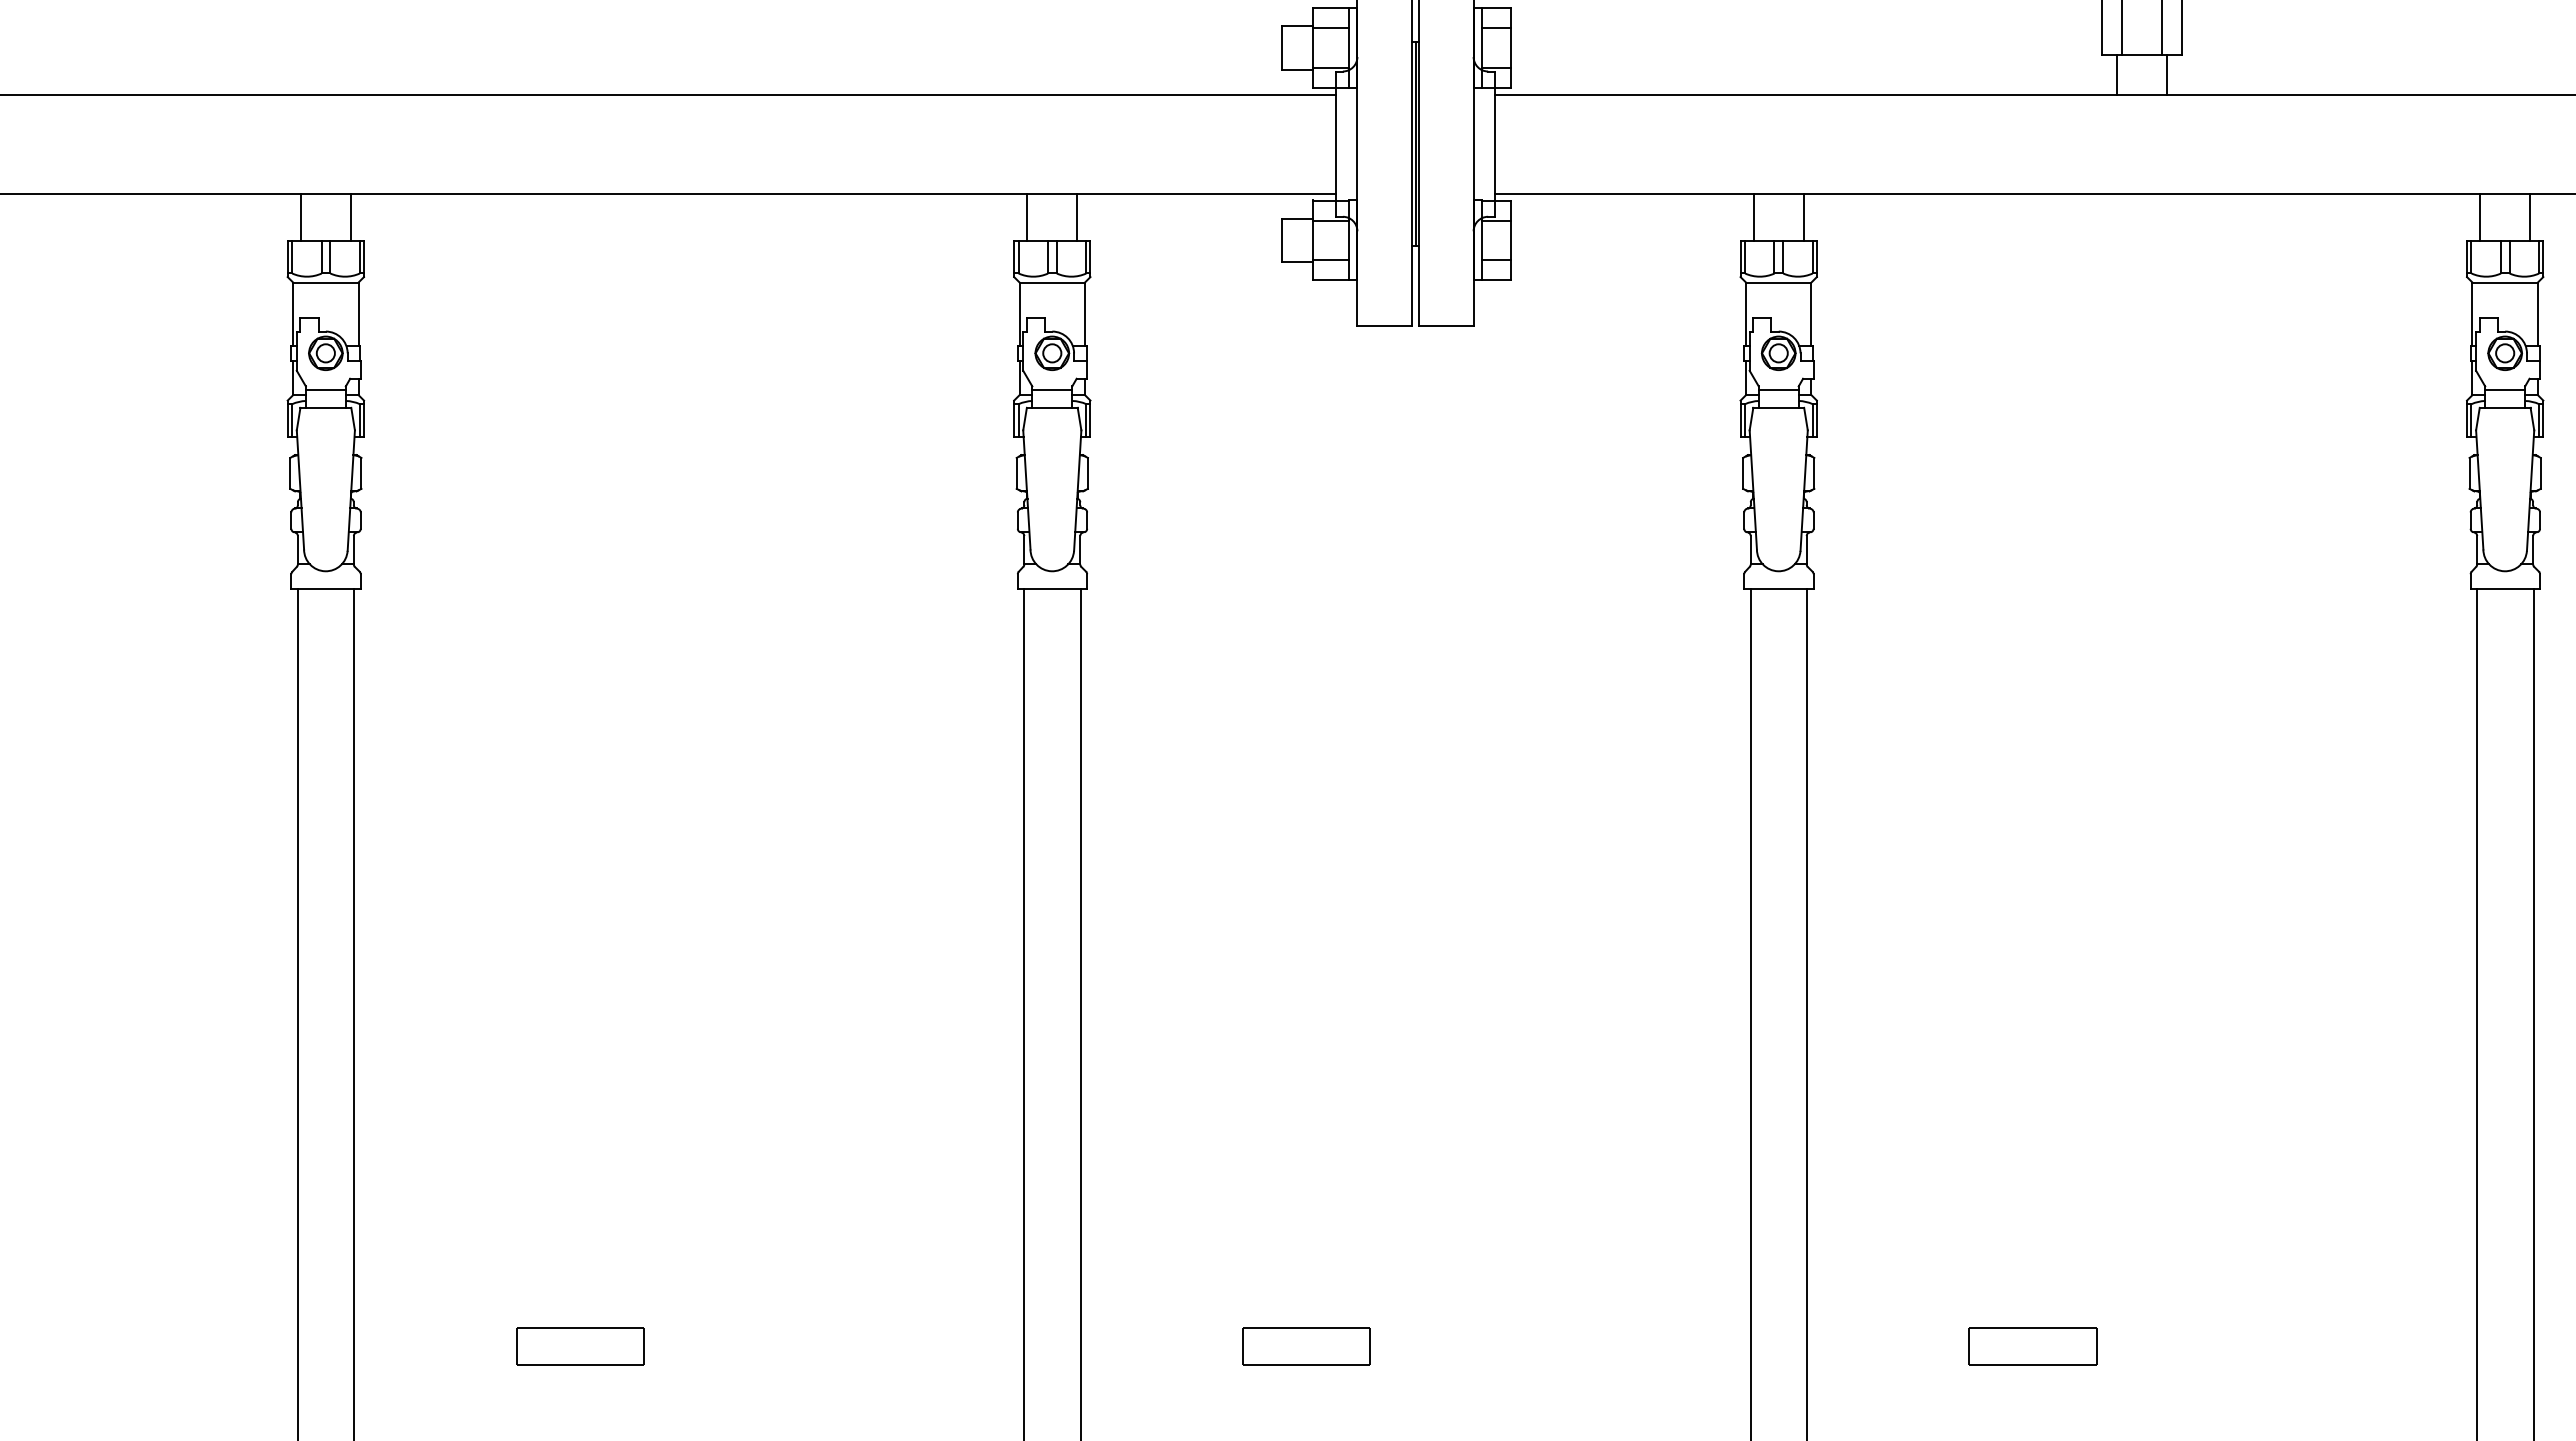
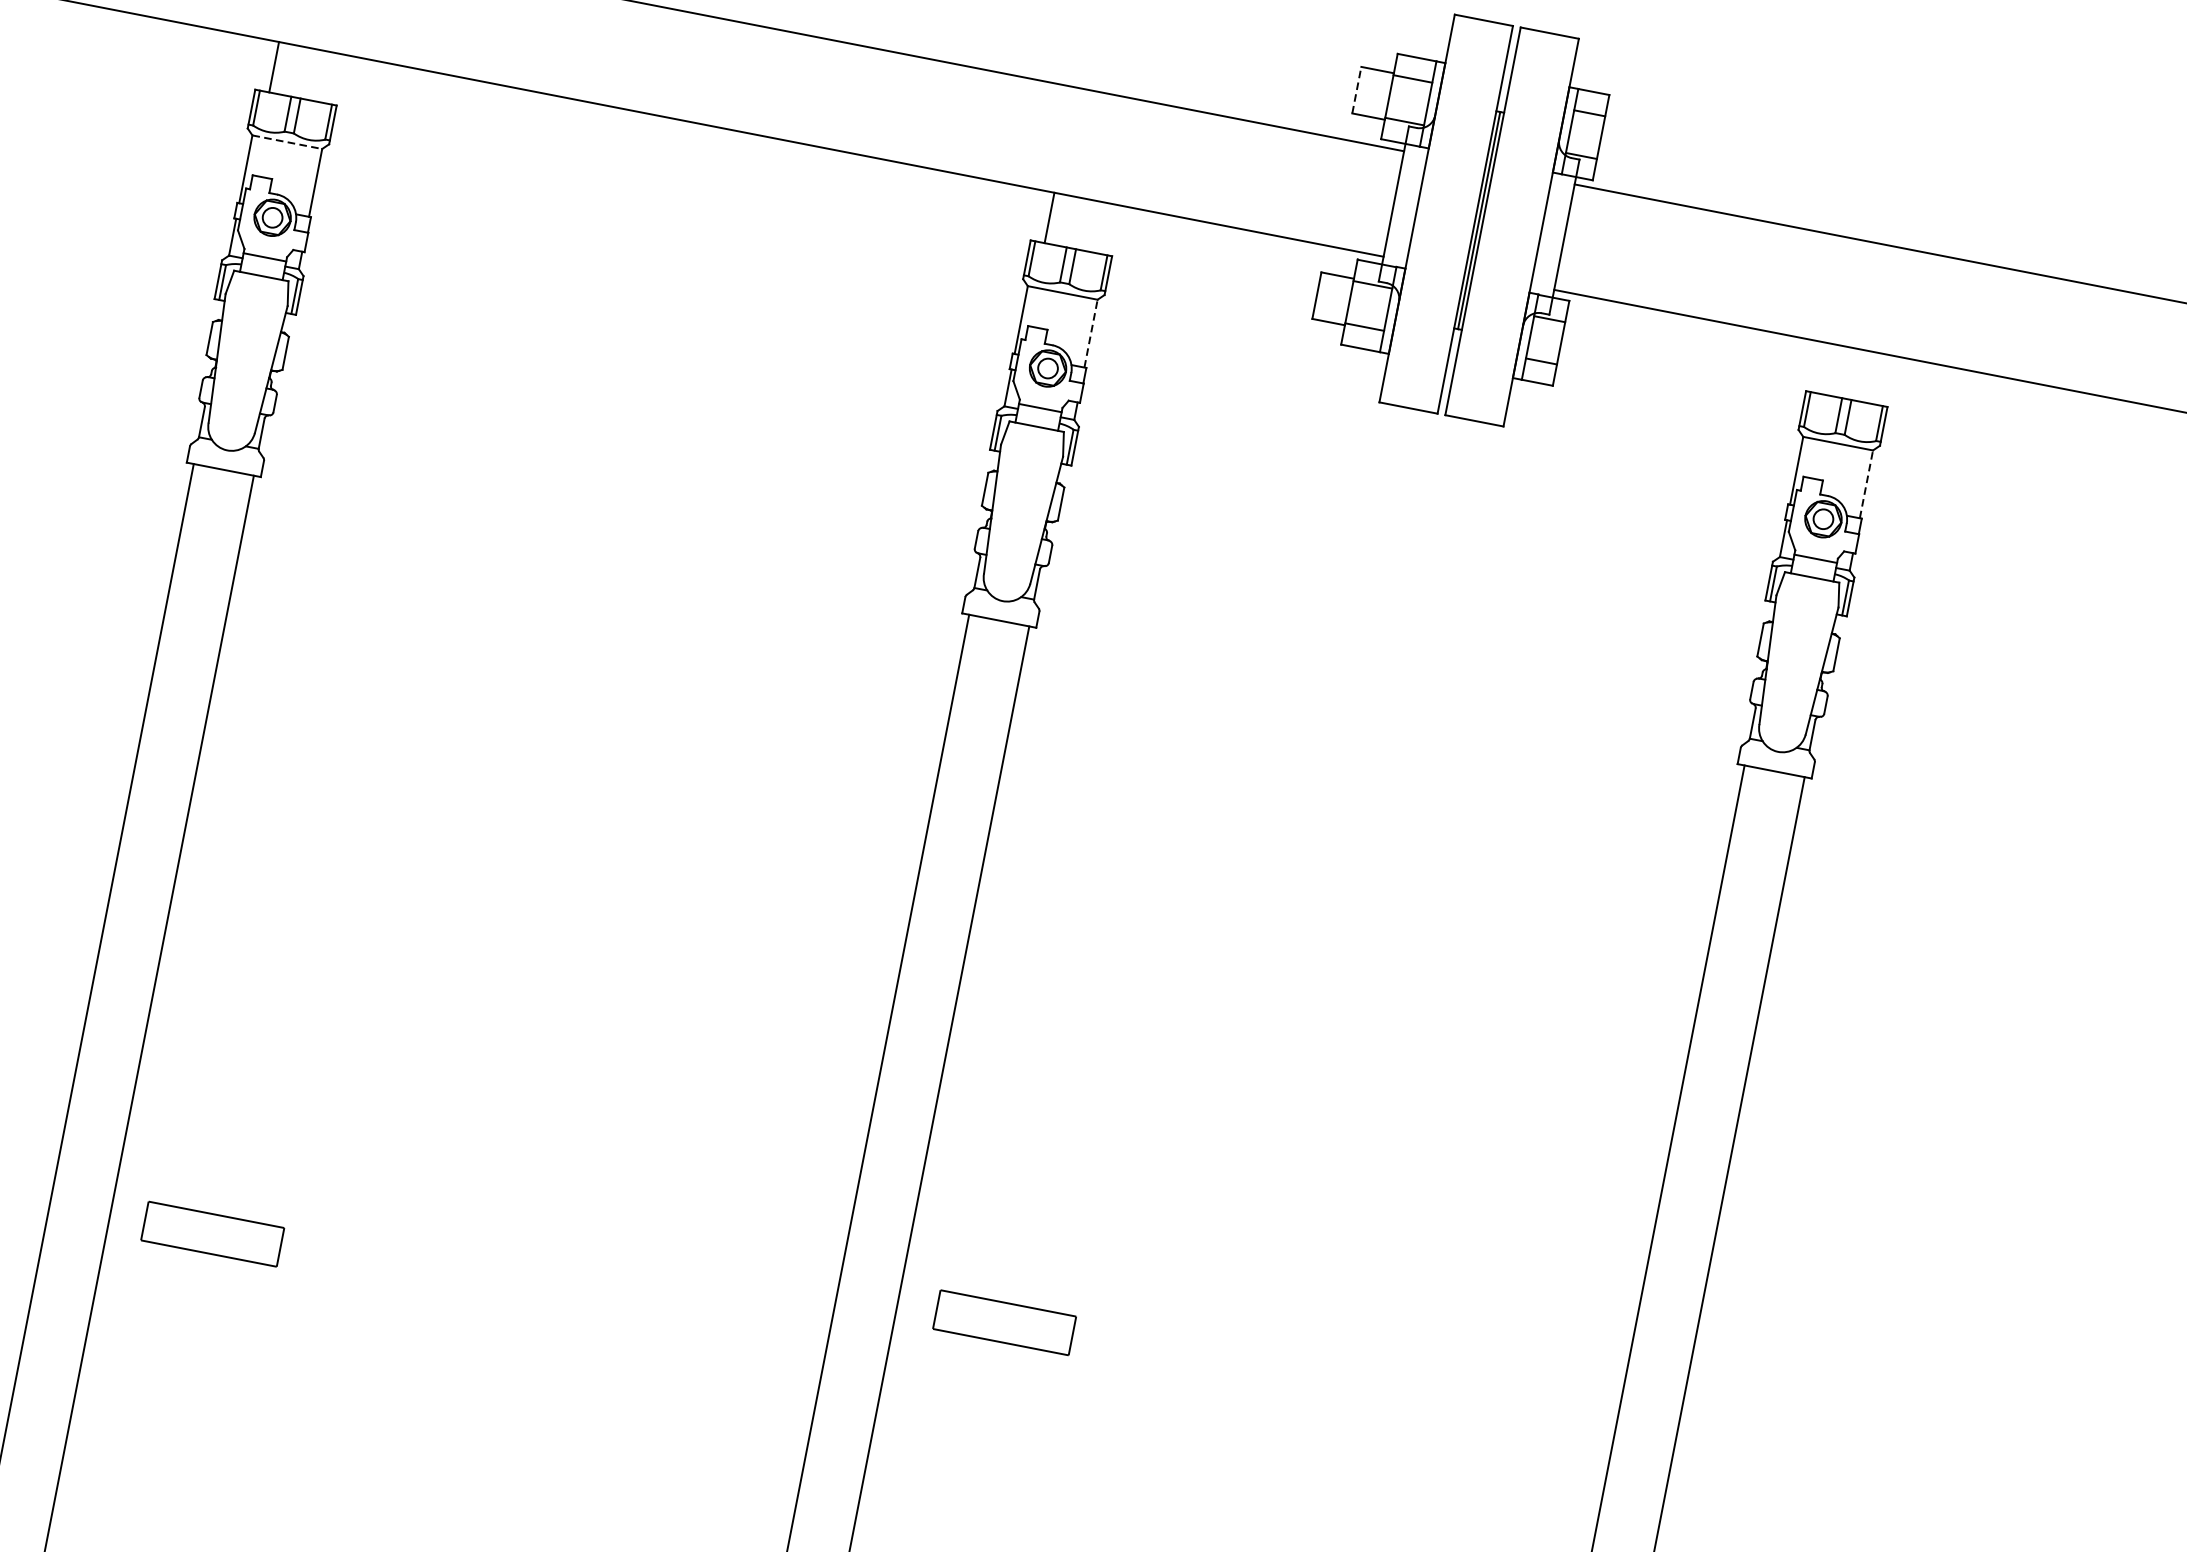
line: (1282, 47) -> (1357, 89), solid -> dashed
line: (350, 216) -> (327, 76), removed
line: (1077, 216) -> (1103, 227), removed
line: (1753, 216) -> (1824, 367), removed
line: (1803, 216) -> (1878, 378), removed
line: (325, 282) -> (286, 142), solid -> dashed
line: (1085, 314) -> (1091, 333), solid -> dashed
line: (1811, 314) -> (1866, 484), solid -> dashed
part: (580, 1346) -> (213, 1234), moved
part: (1306, 1346) -> (1004, 1322), moved

